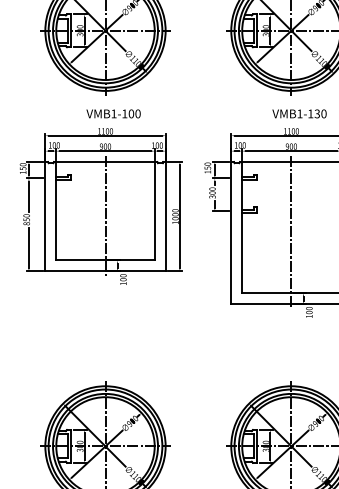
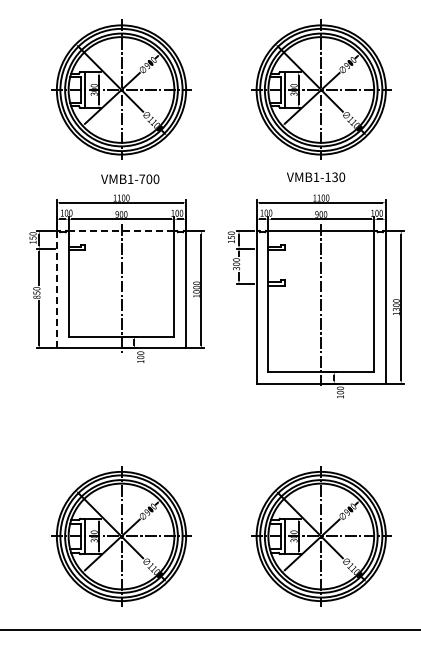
text: (125, 113) -> (142, 178), VMB1-100 -> VMB1-700
text: (300, 114) -> (316, 177), moved
line: (105, 161) -> (121, 230), solid -> dashed
line: (44, 216) -> (56, 289), solid -> dashed

